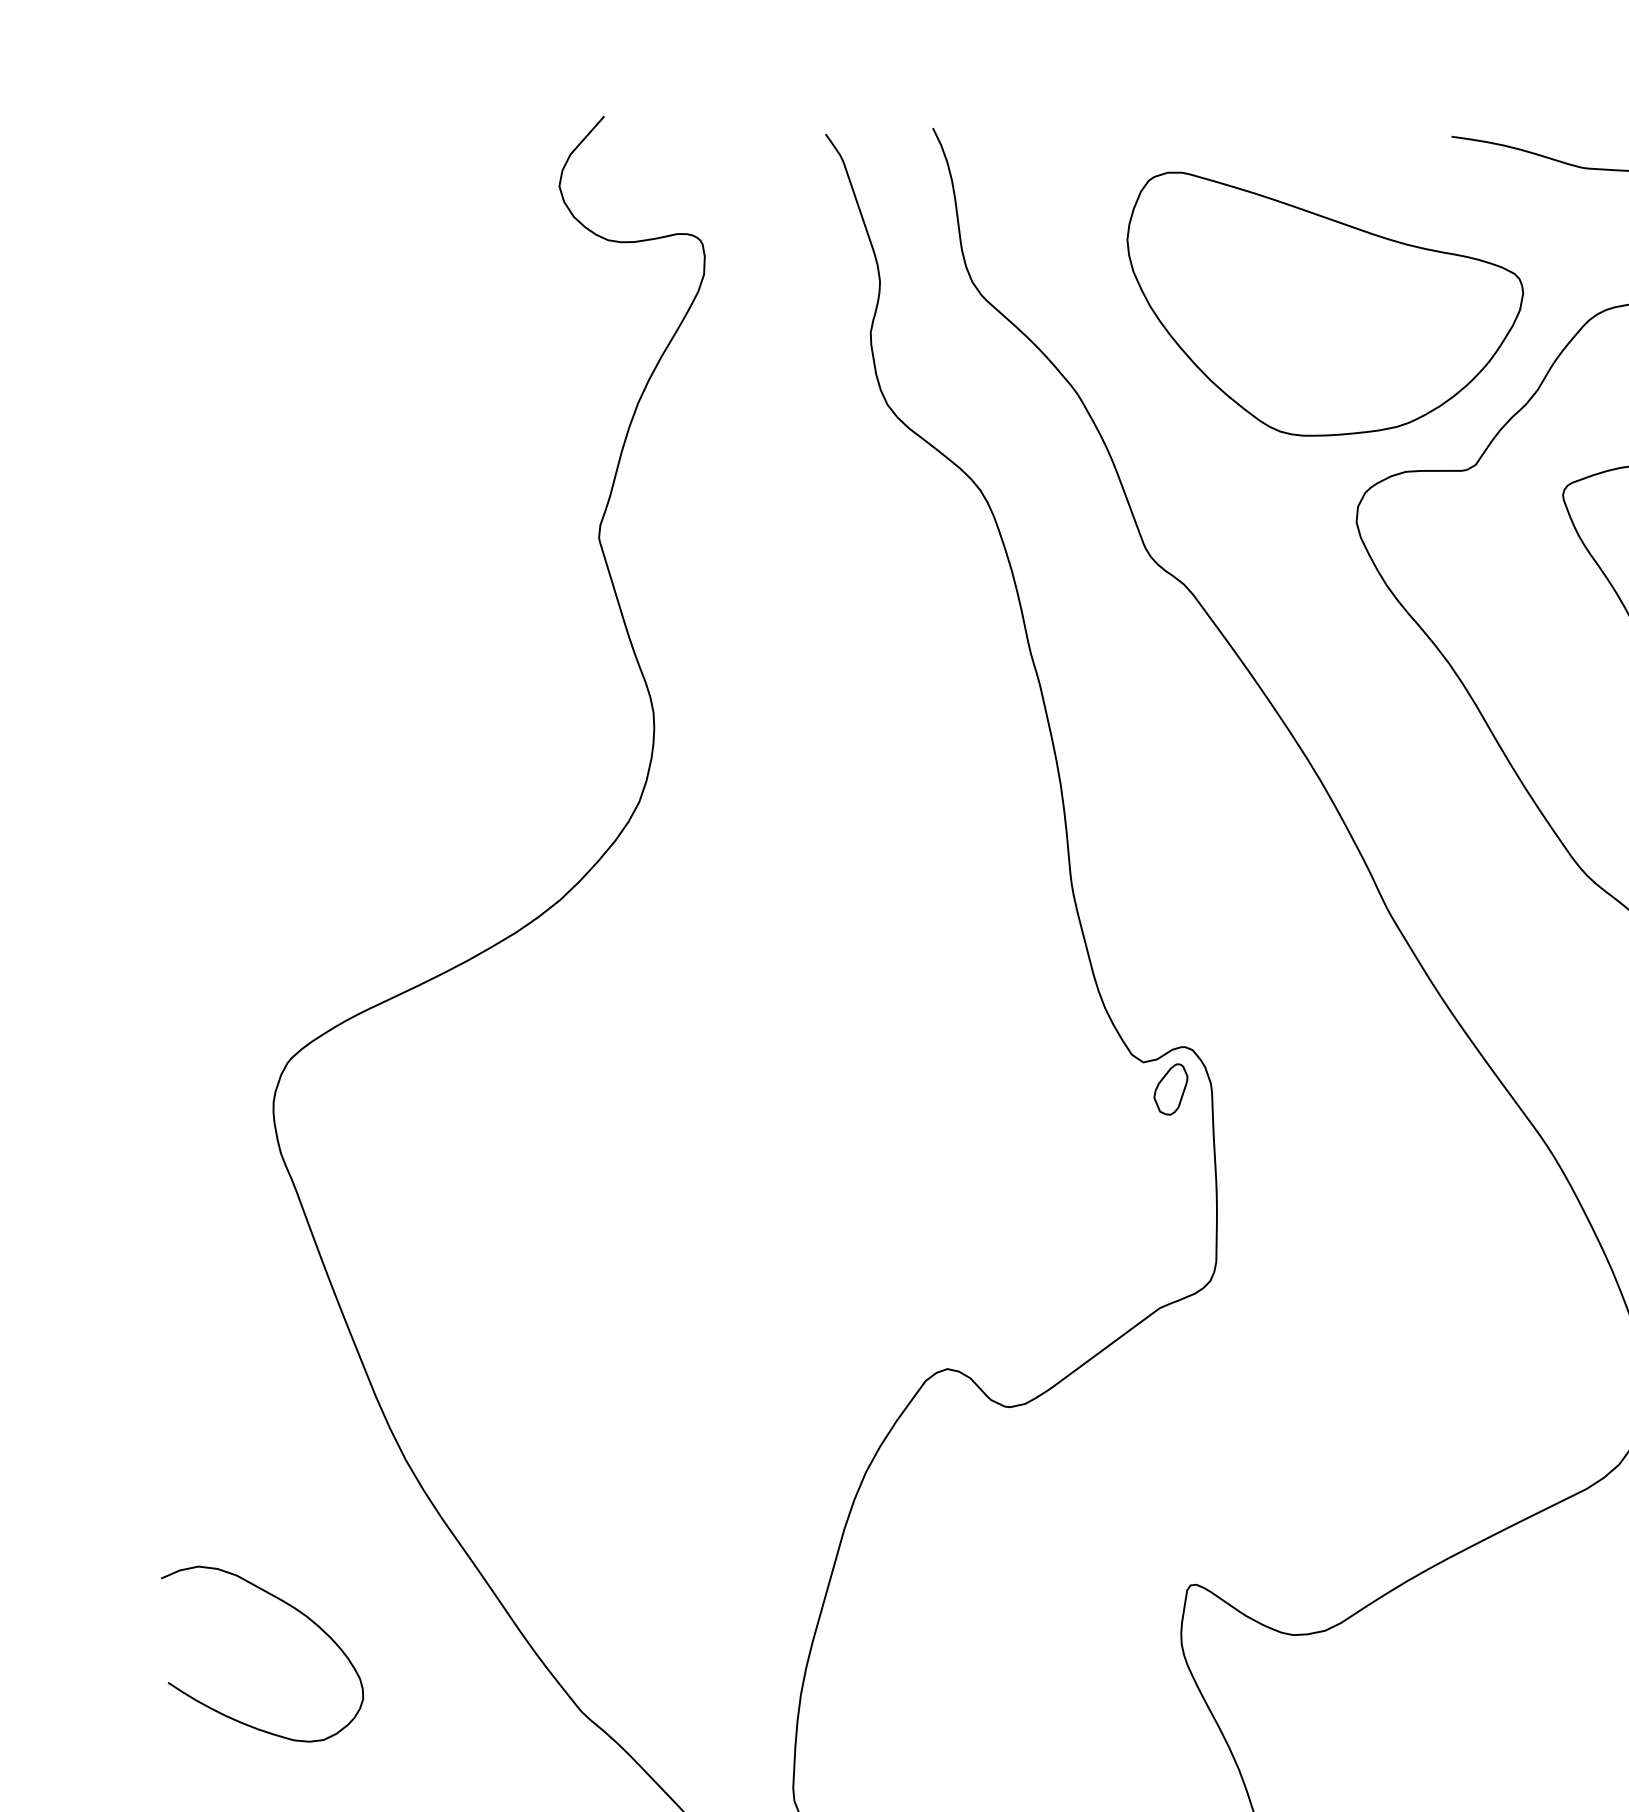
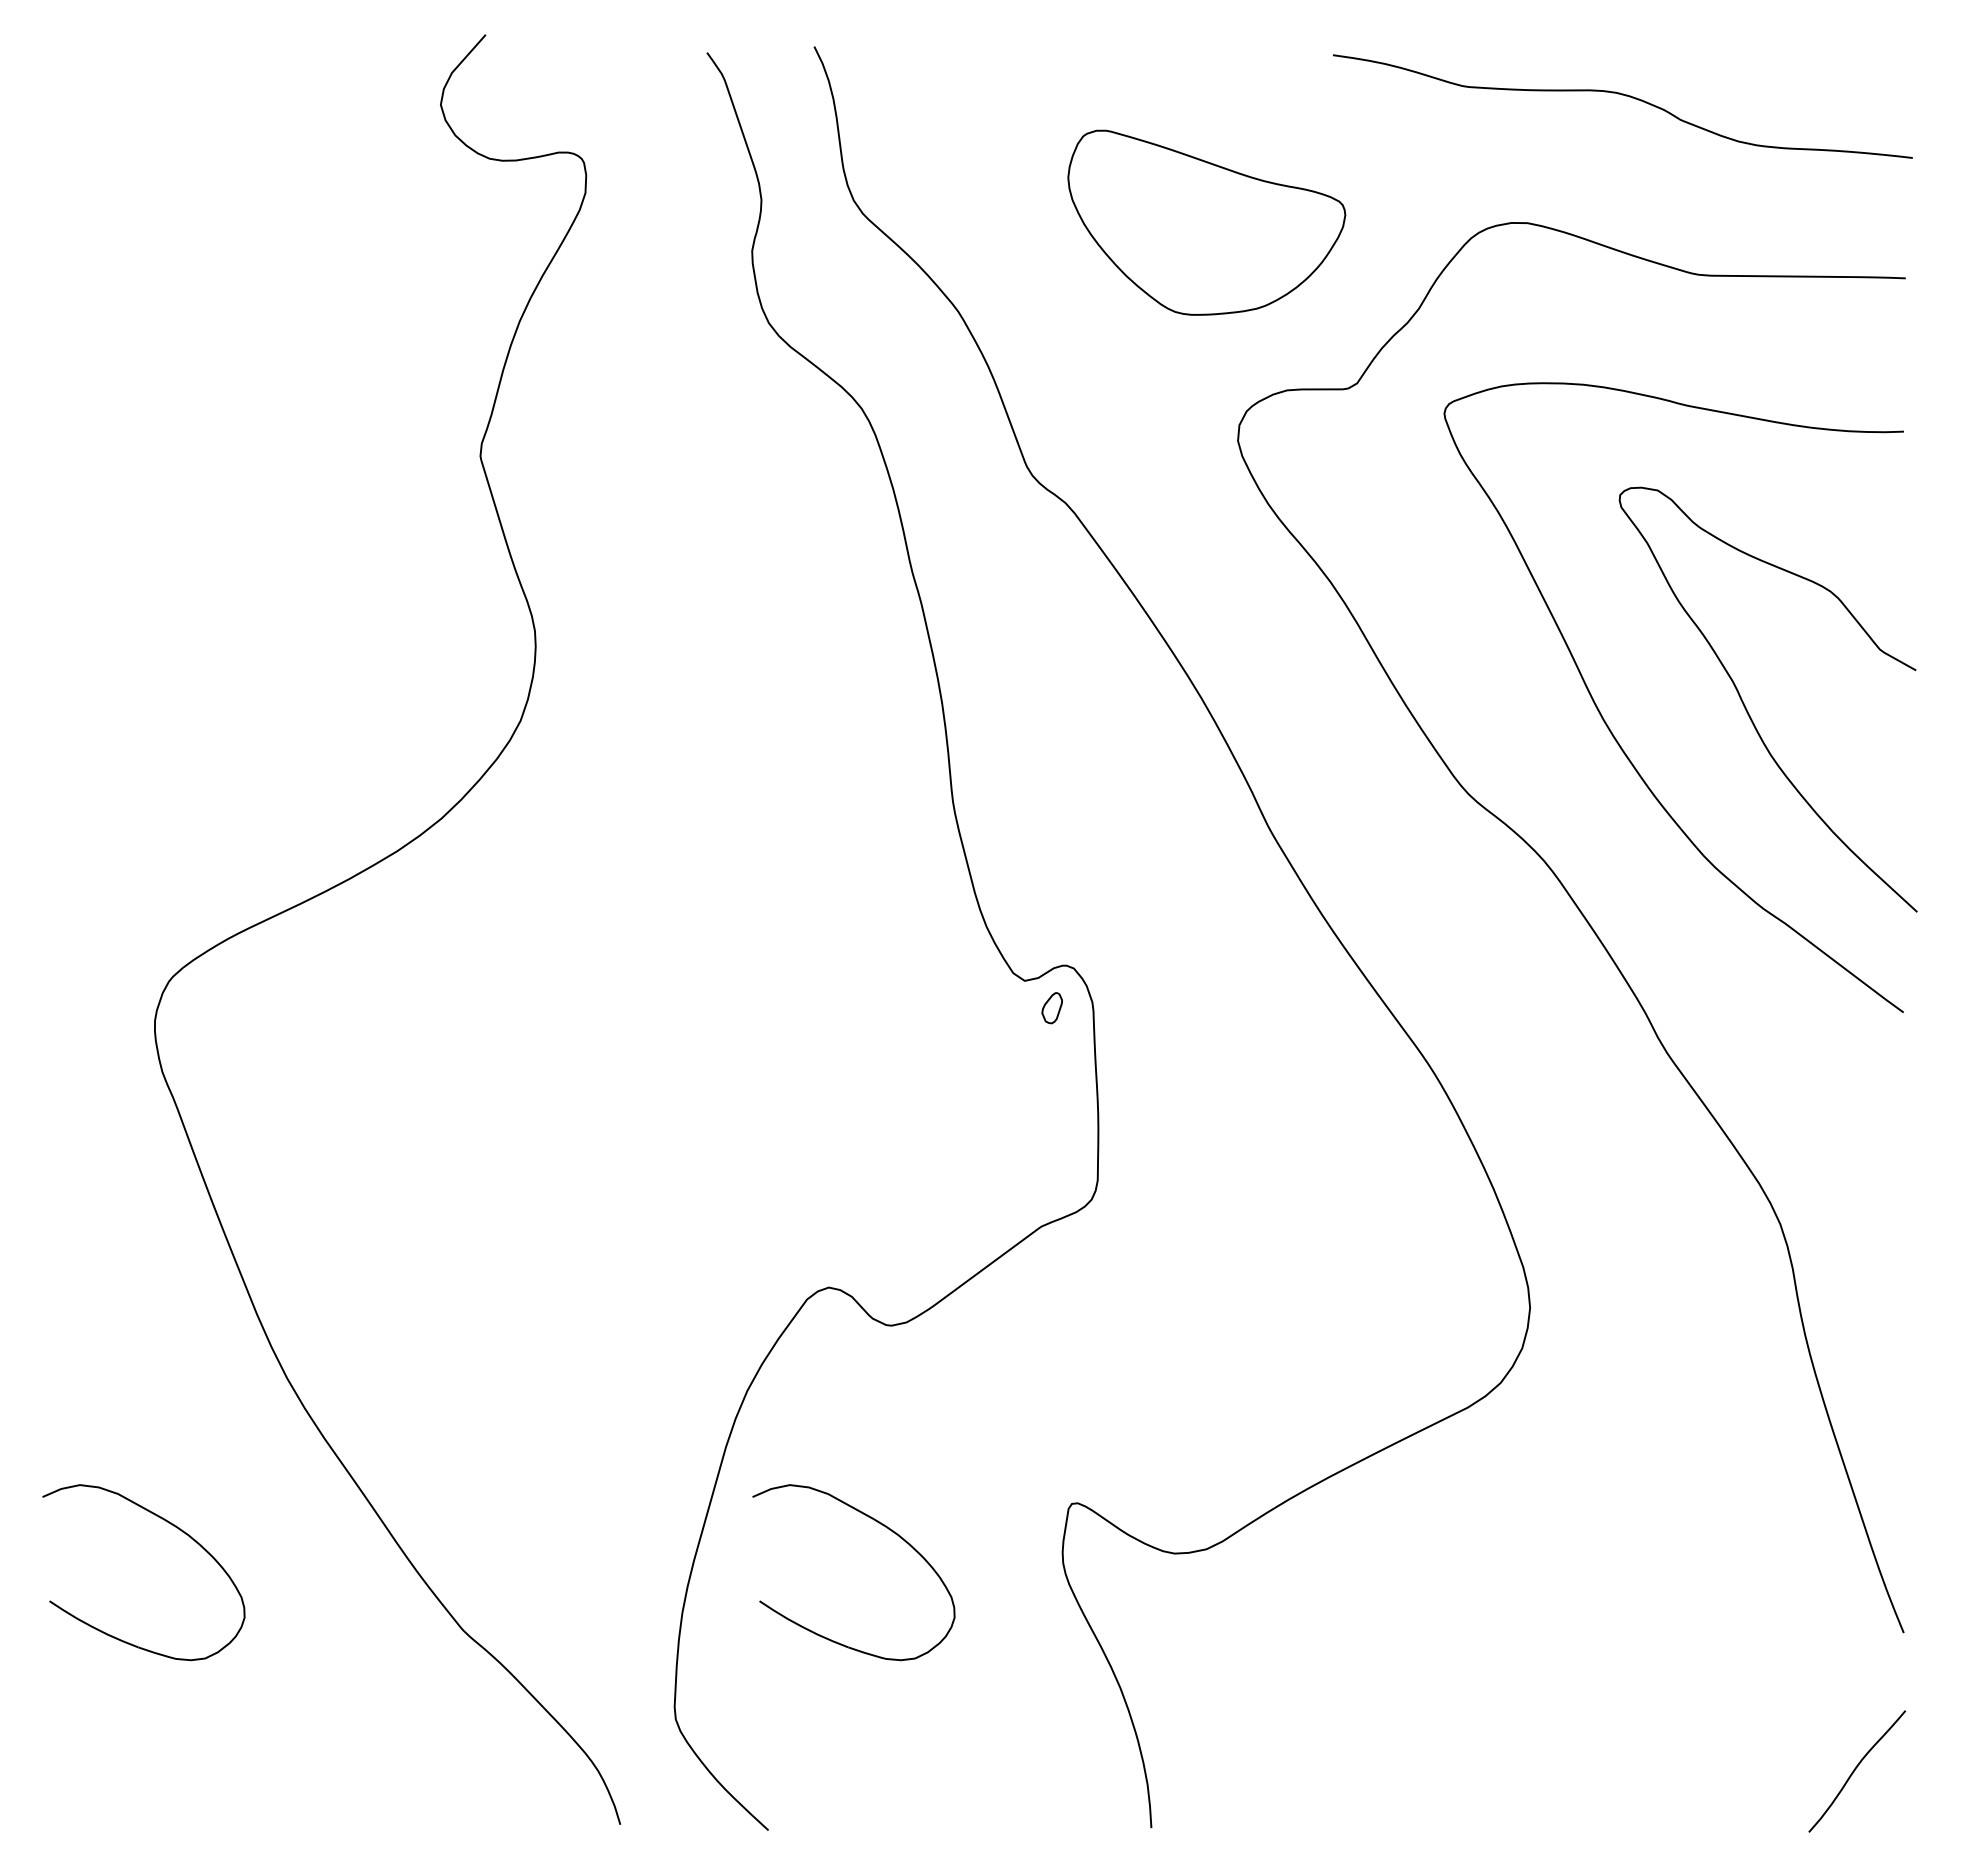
part: (1325, 304) -> (1206, 222), size x0.7
part: (1170, 1090) -> (1051, 1008), size x0.6
part: (1002, 1608) -> (883, 1526), added

